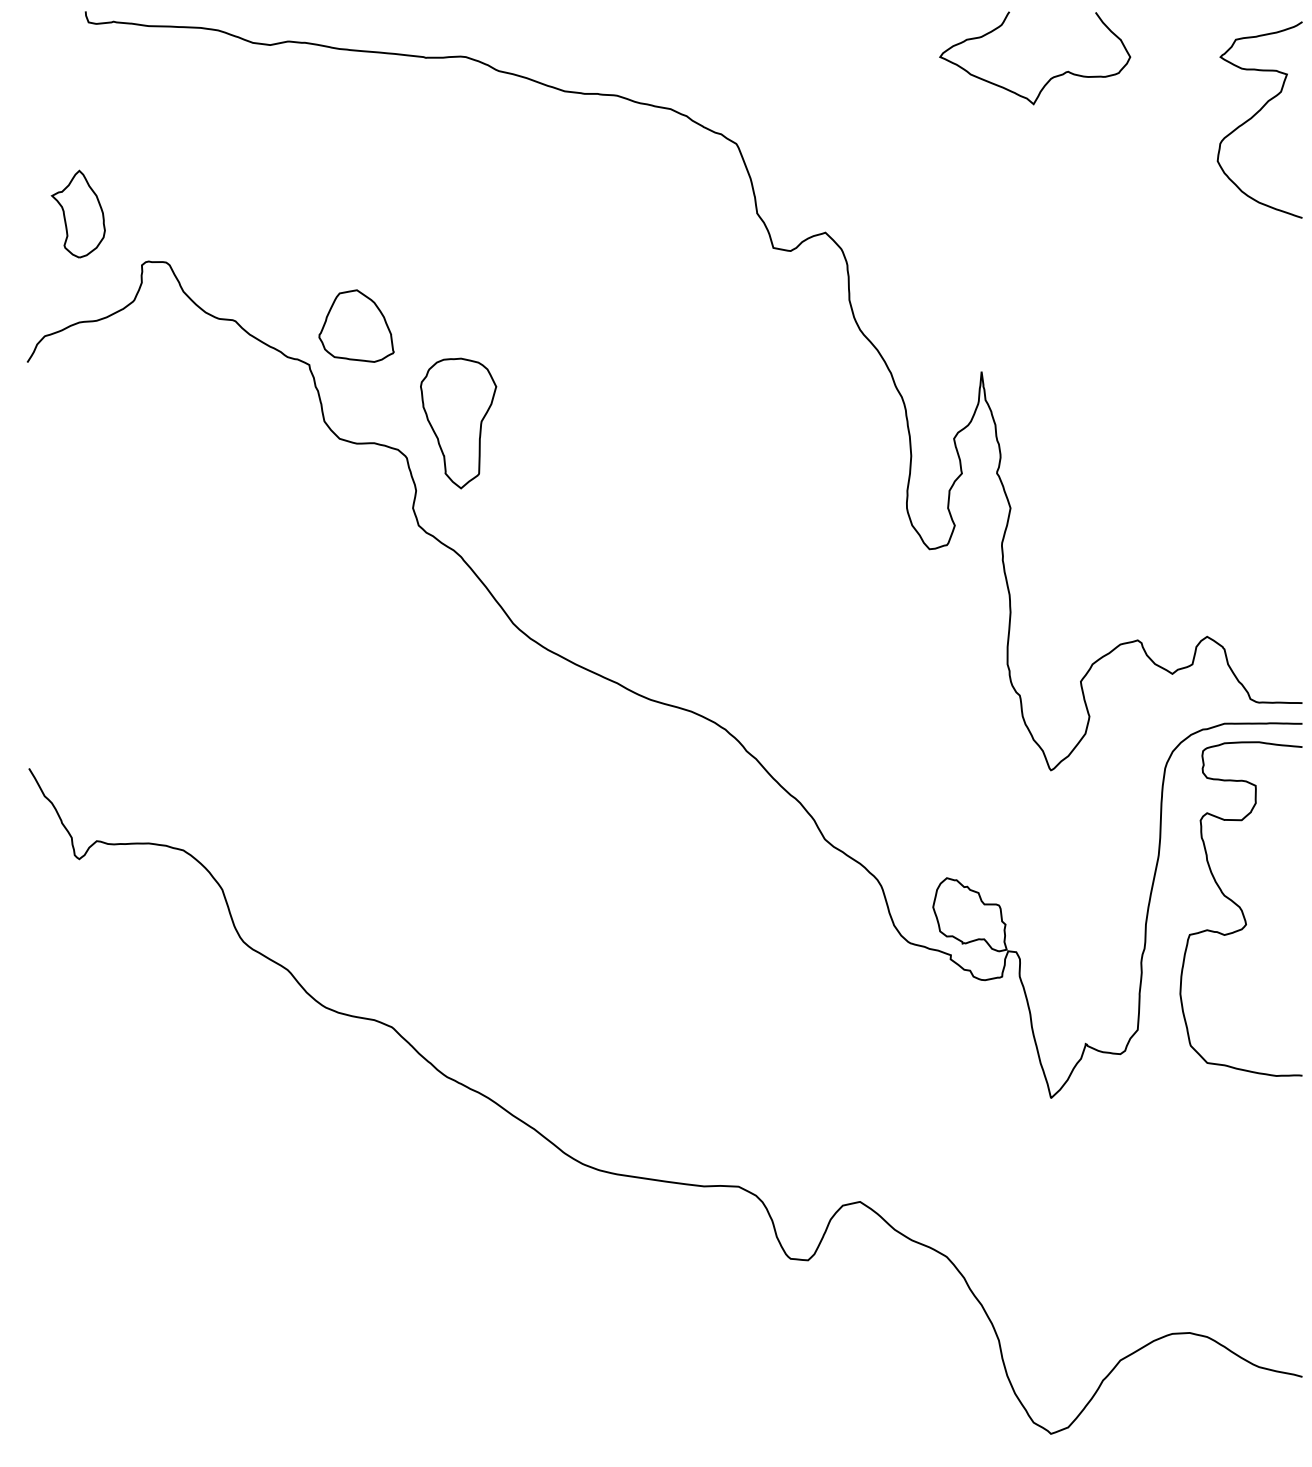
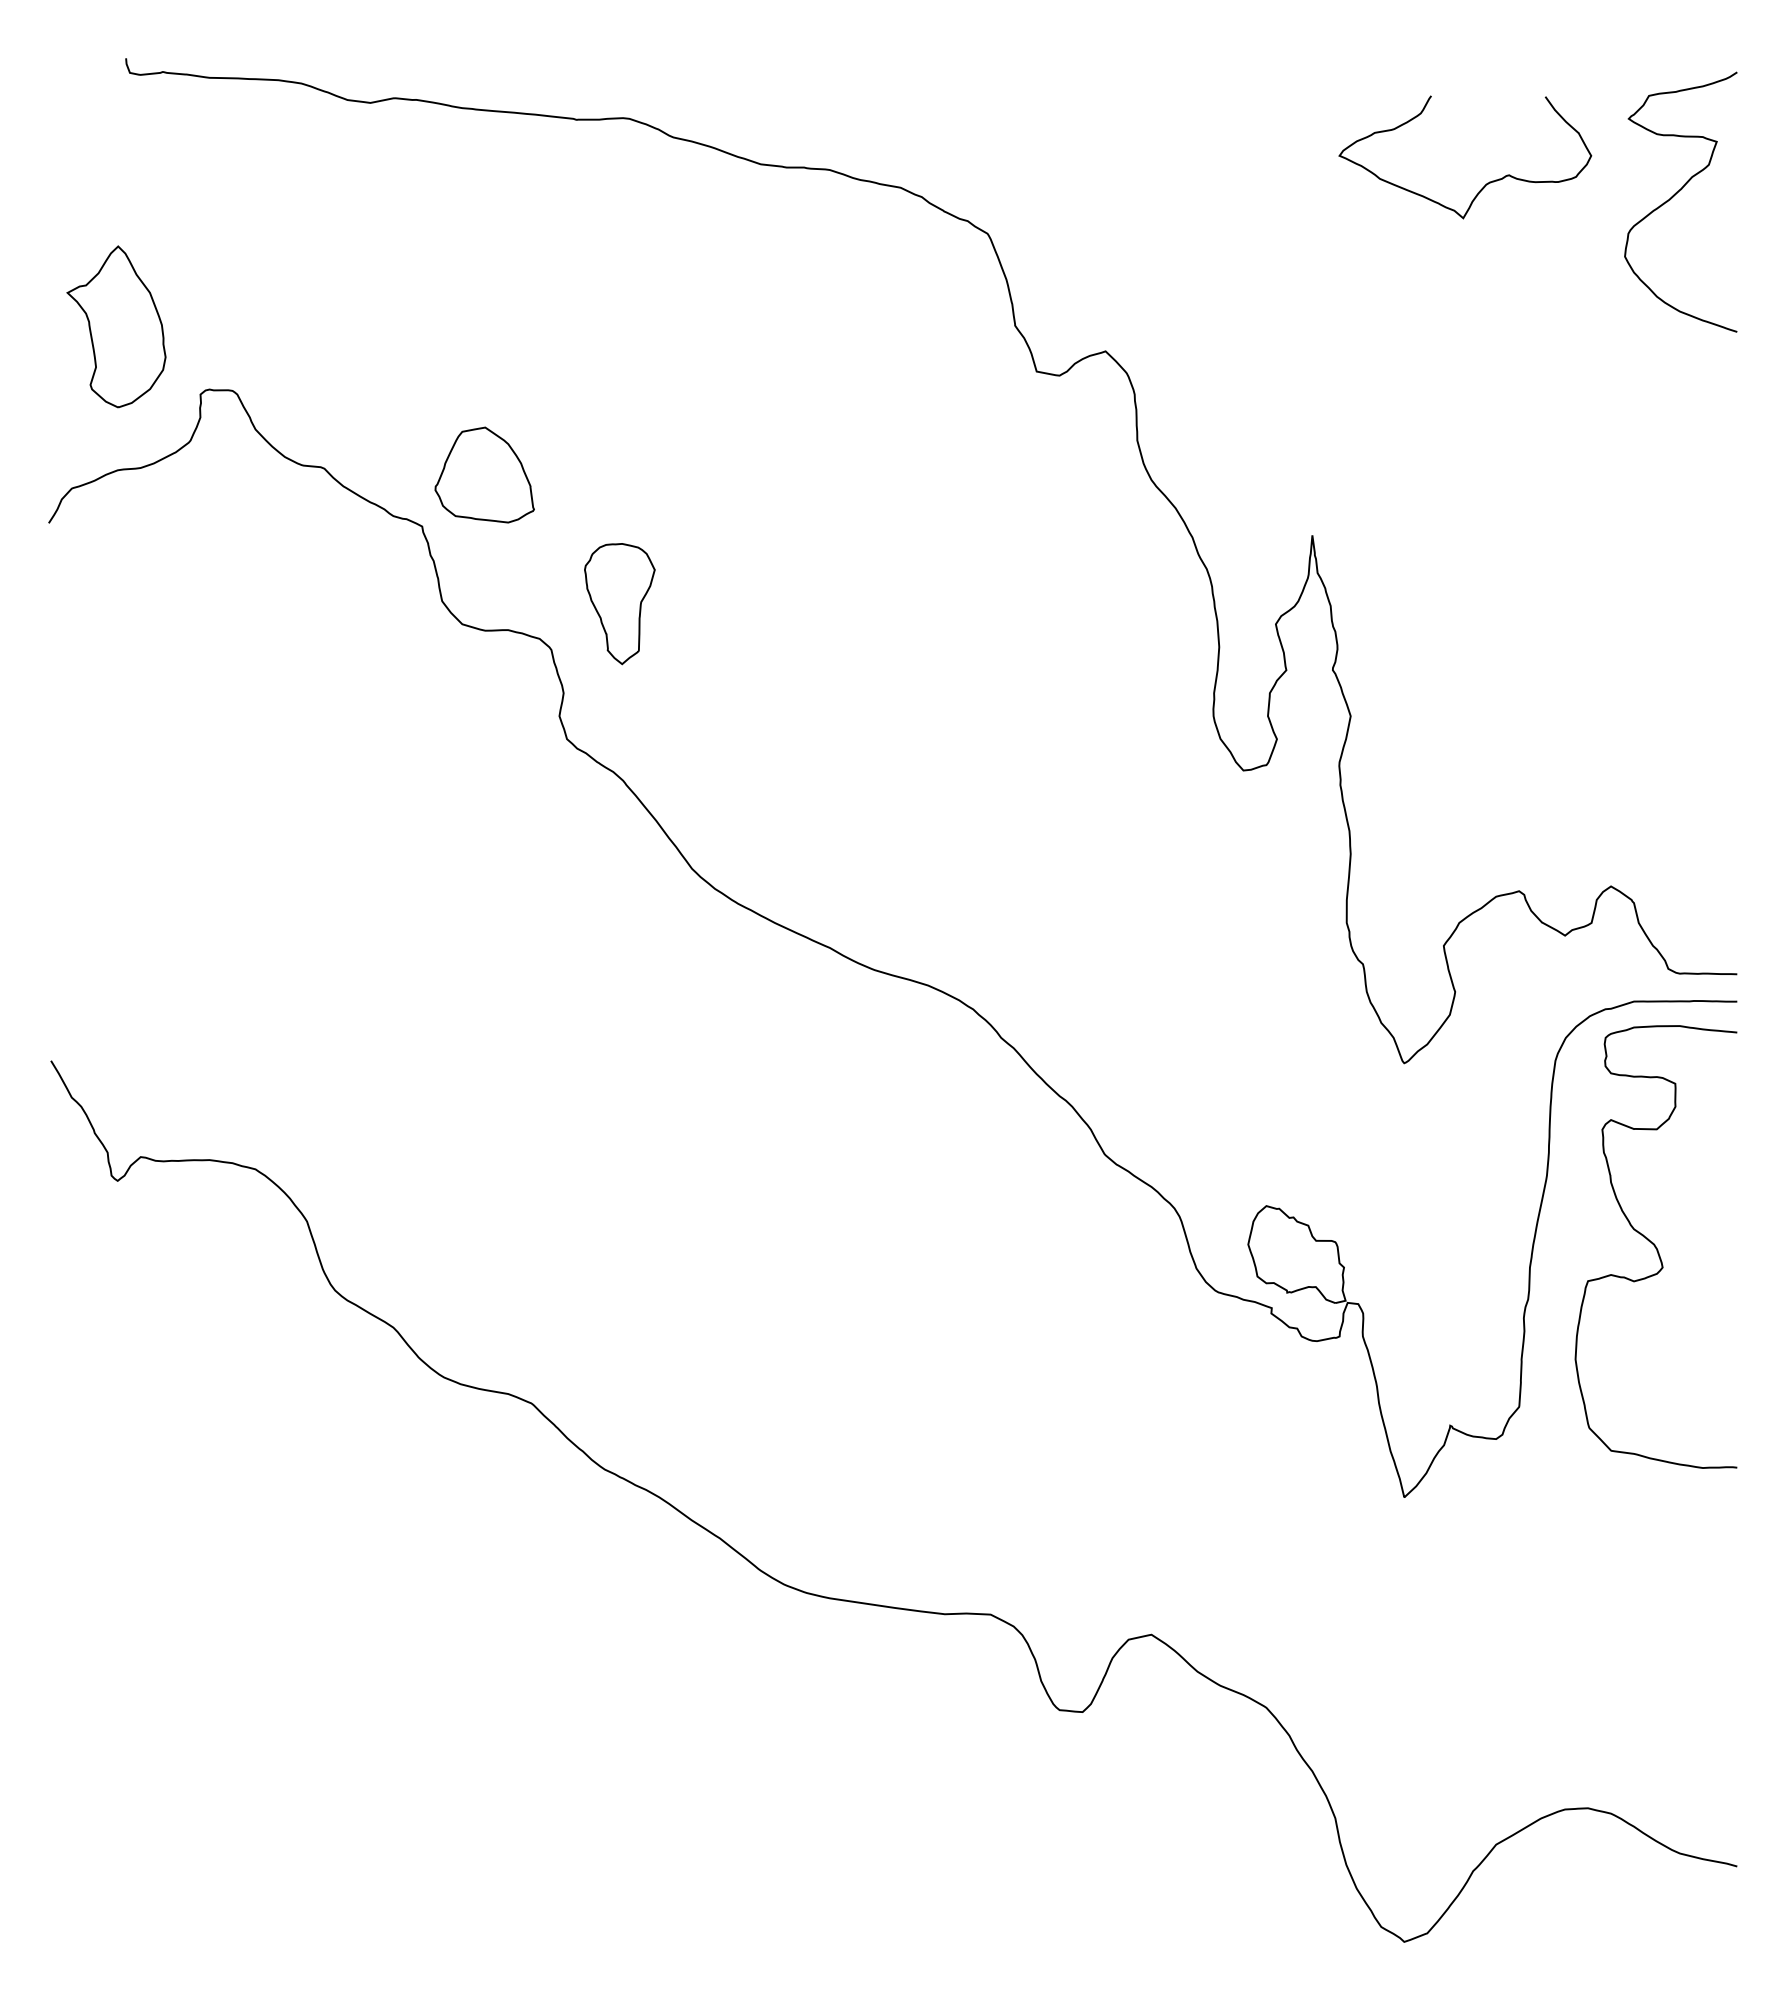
curve: (1051, 77) -> (1487, 182), moved
part: (78, 213) -> (116, 326), size x1.4
part: (458, 423) -> (619, 603), size x0.7

